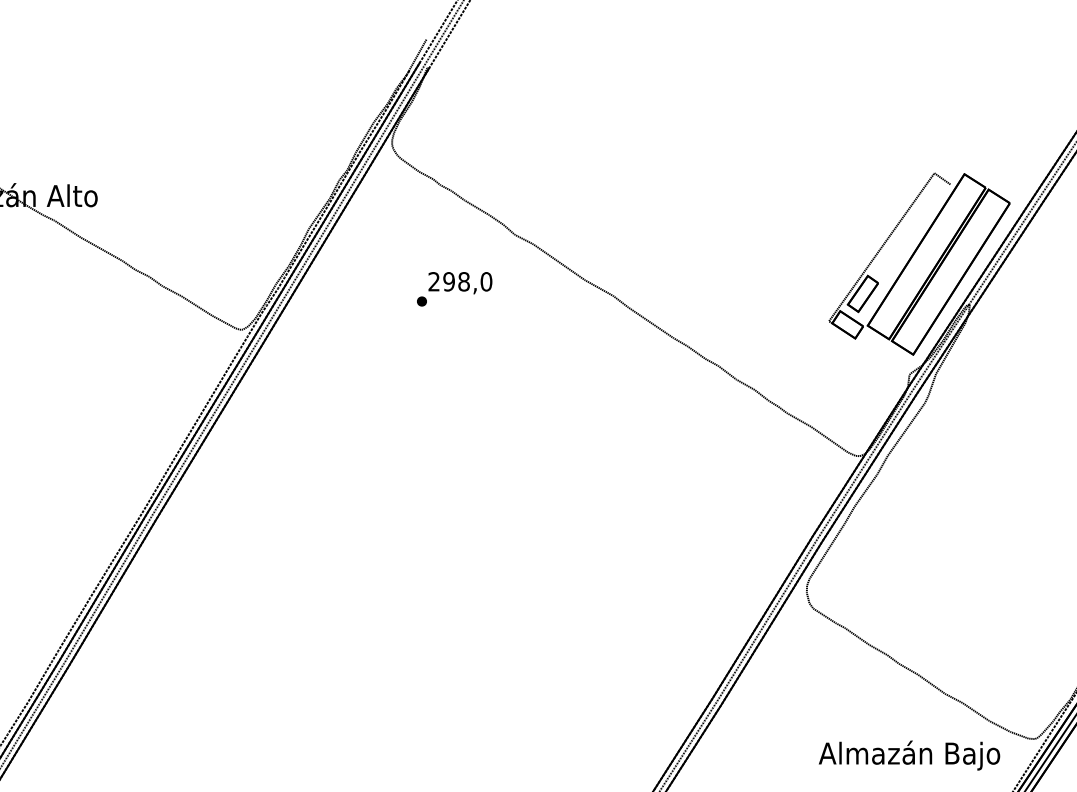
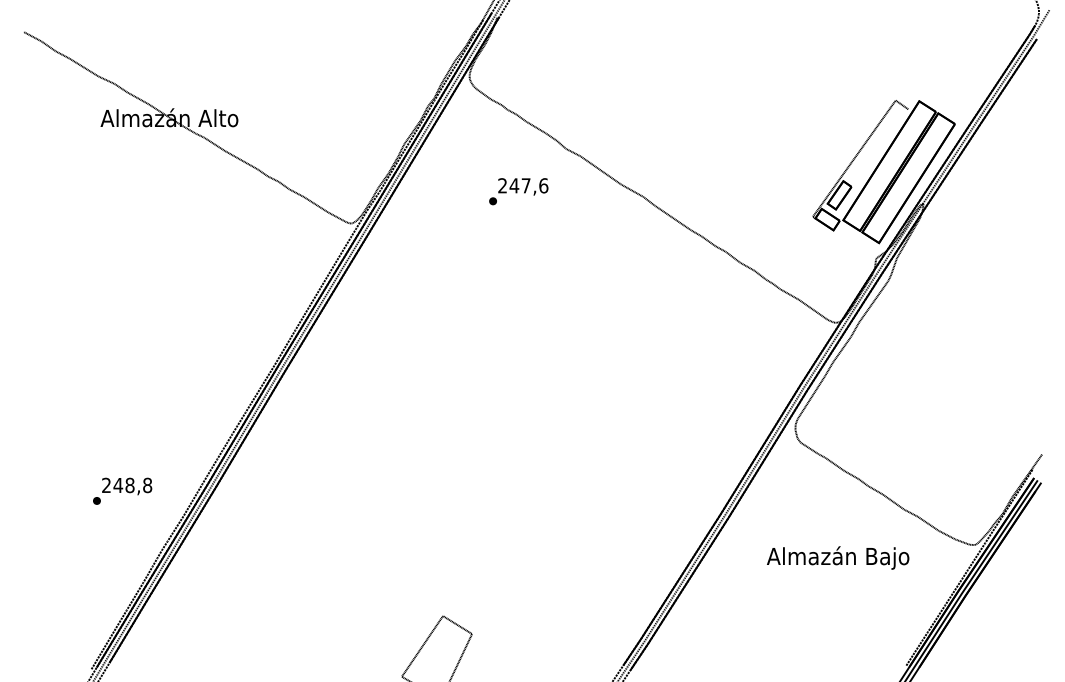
text: (467, 281) -> (528, 185), 298,0 -> 247,6
text: (909, 754) -> (838, 557), moved

